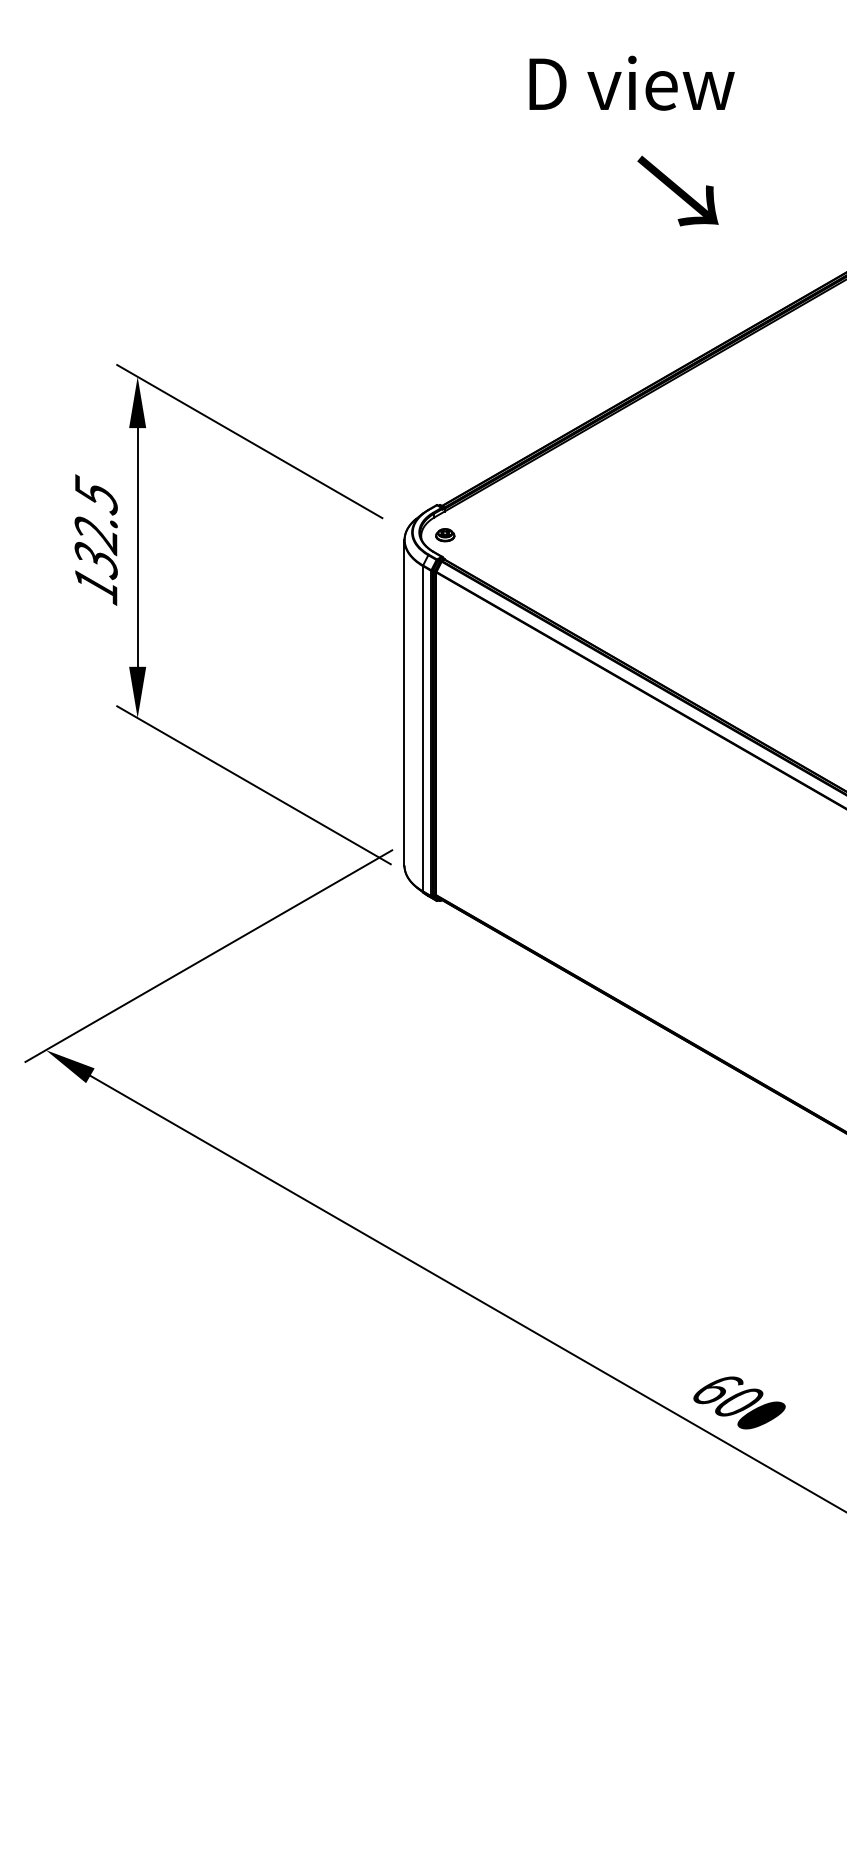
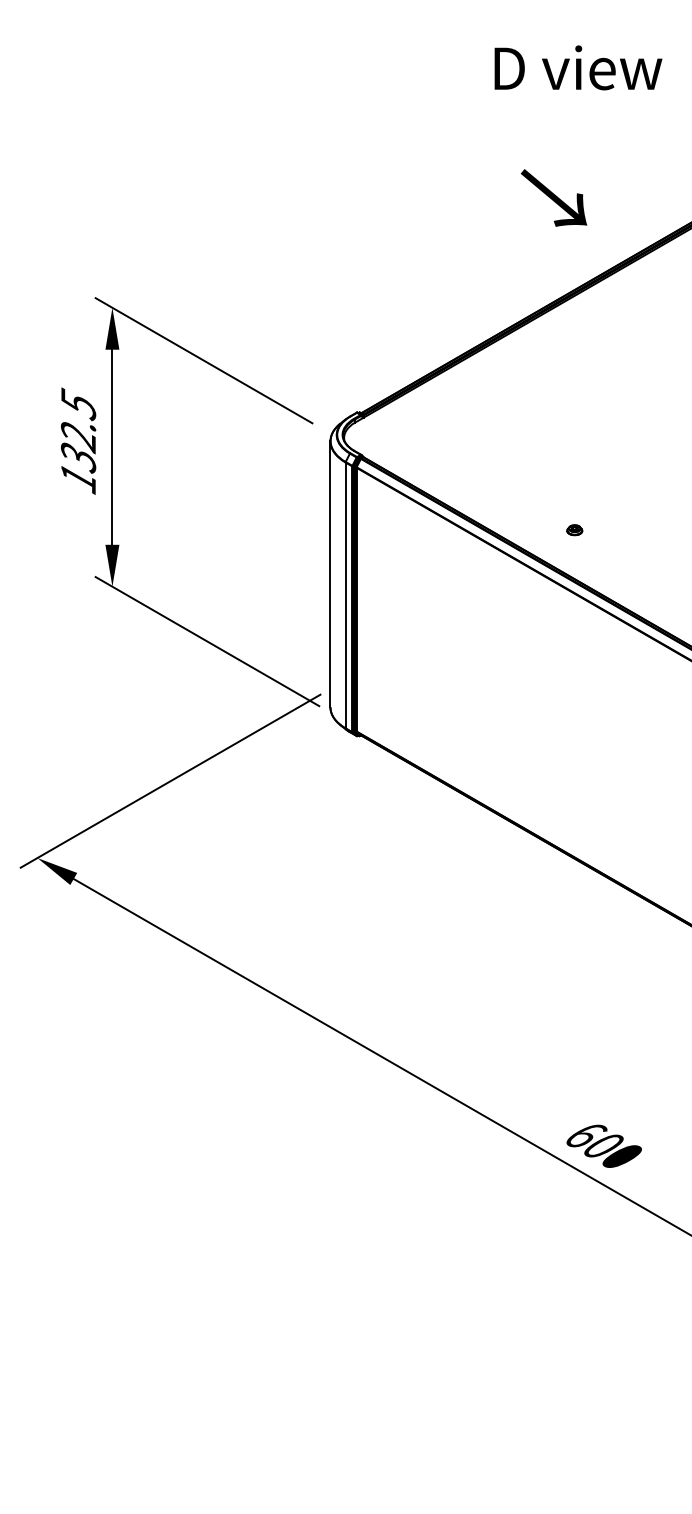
text: (632, 82) -> (578, 67), moved
text: (677, 190) -> (553, 197), moved
part: (444, 535) -> (574, 530), moved

